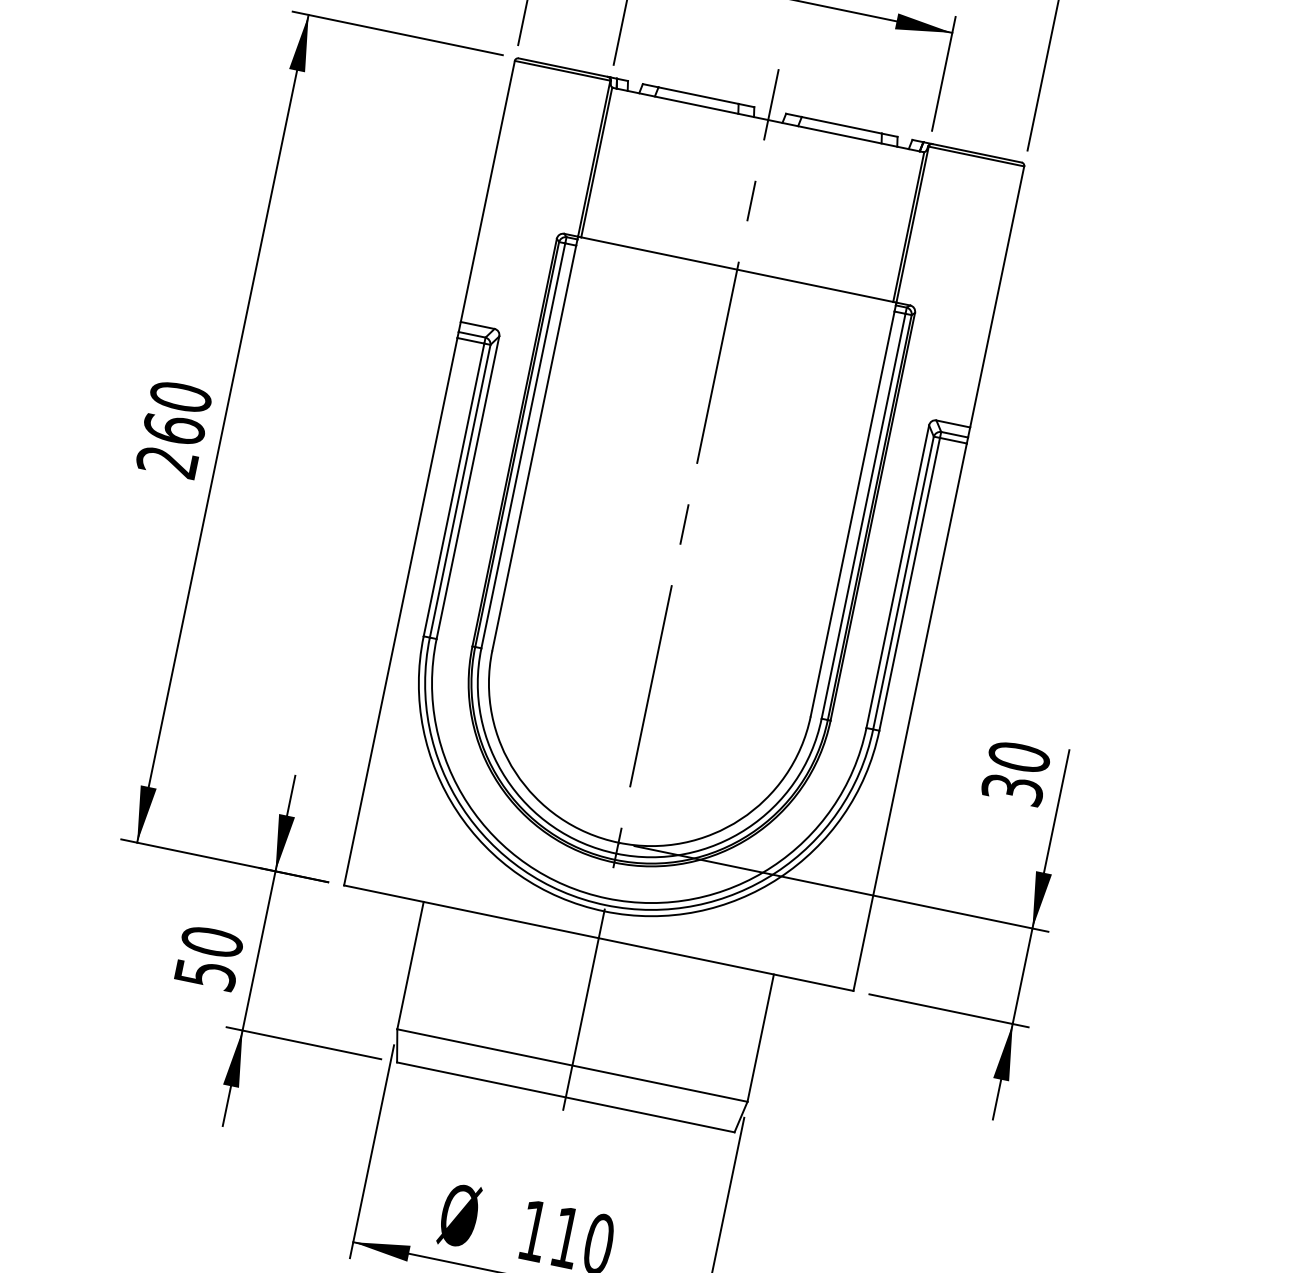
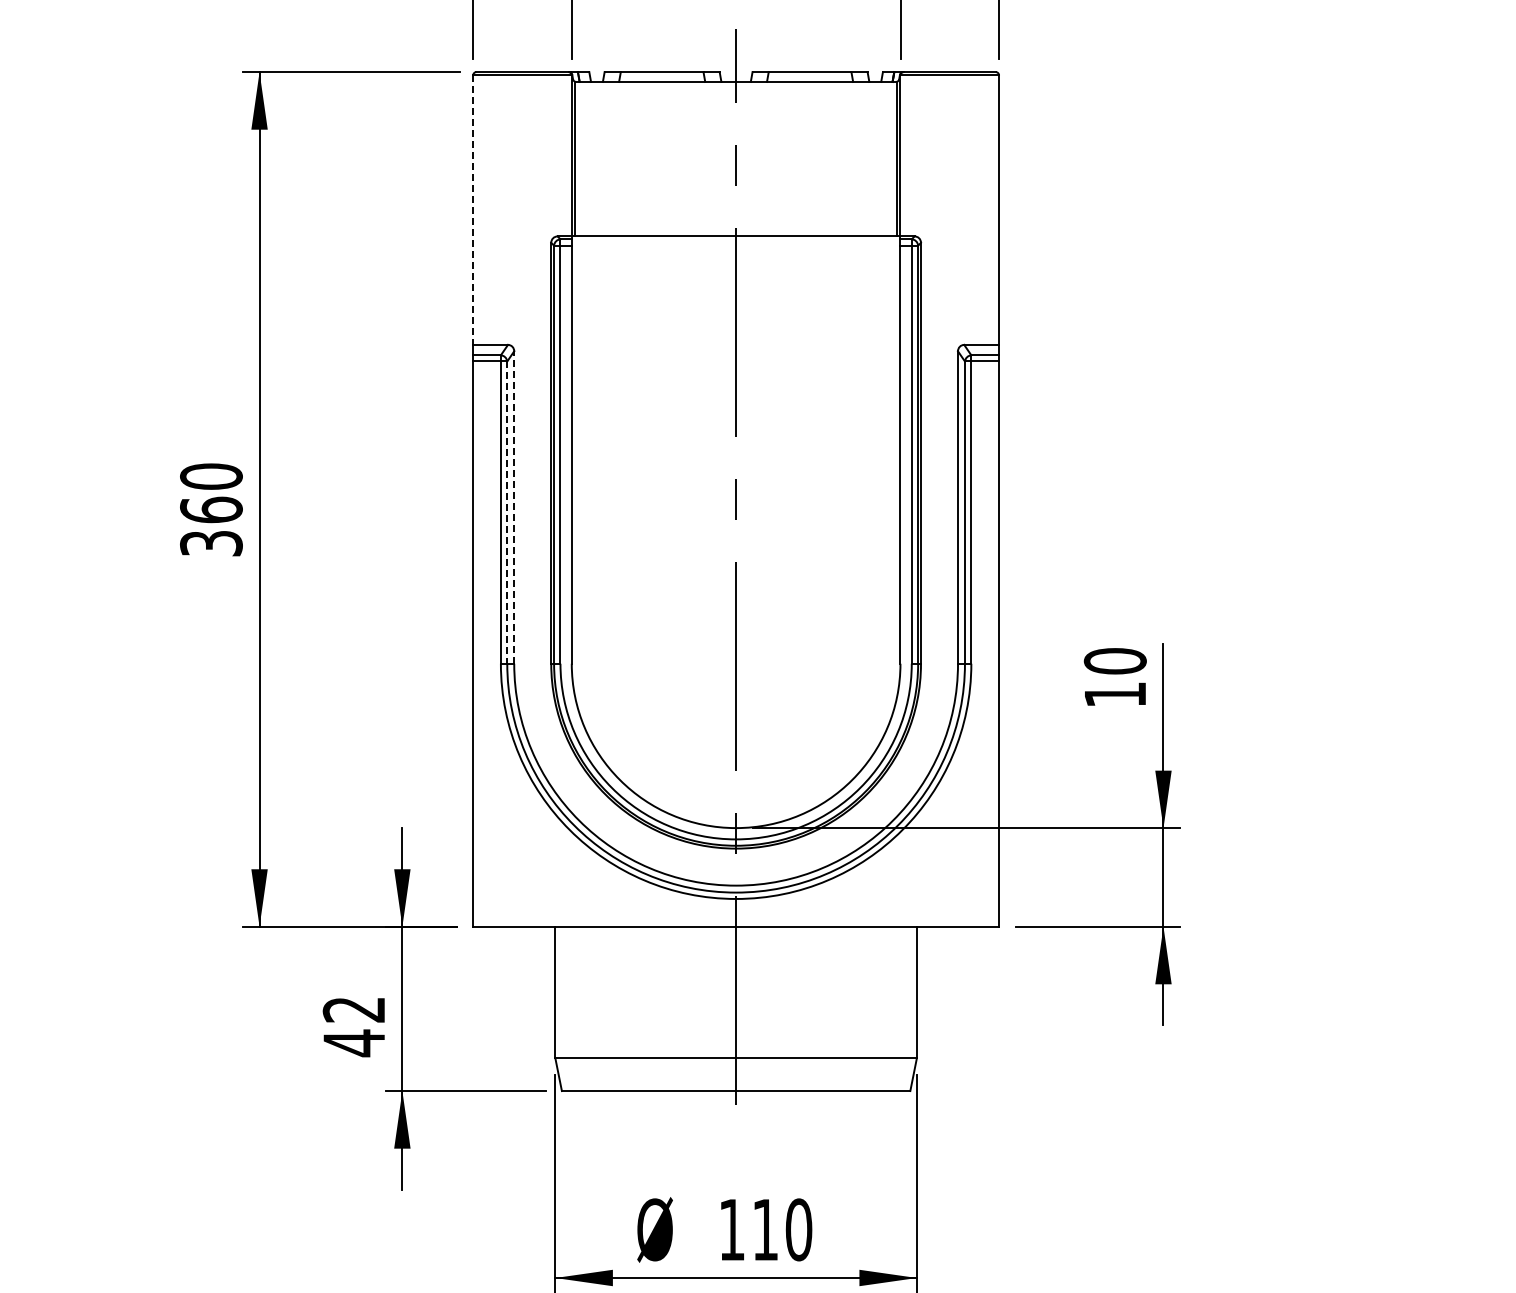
line: (488, 191) -> (473, 210), solid -> dashed
text: (167, 461) -> (211, 543), 260 -> 360
line: (468, 487) -> (514, 507), solid -> dashed
line: (460, 492) -> (507, 513), solid -> dashed
text: (1011, 789) -> (1114, 694), 30 -> 10
text: (208, 958) -> (353, 1026), 50 -> 42

